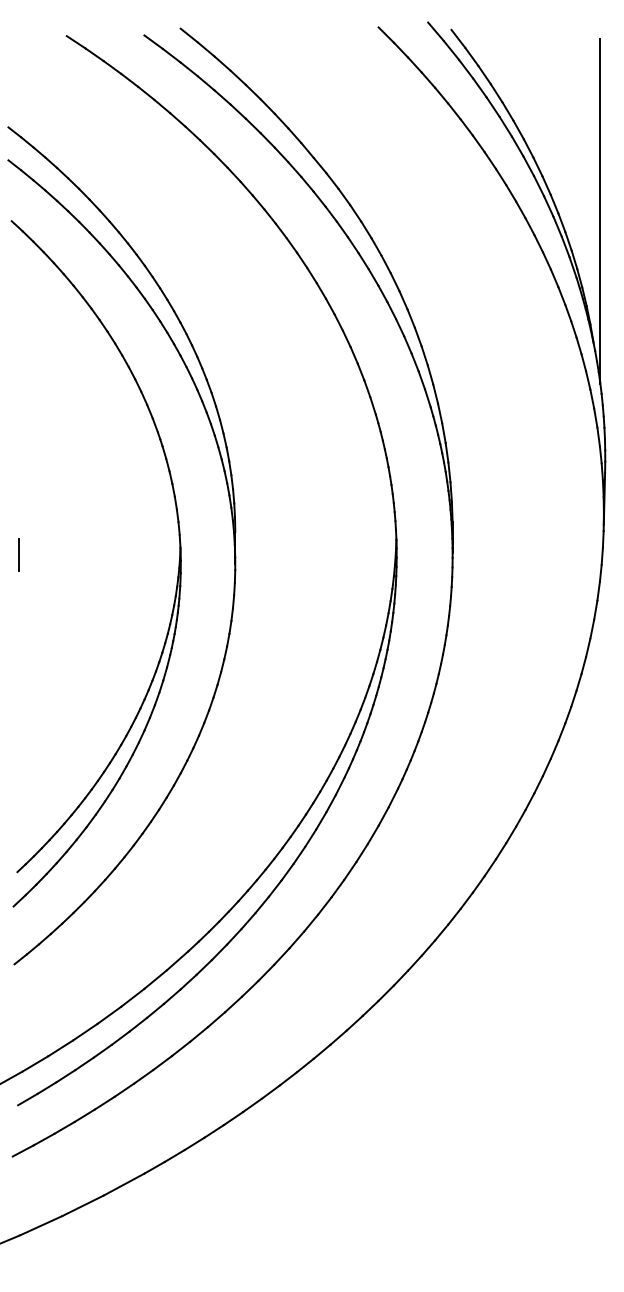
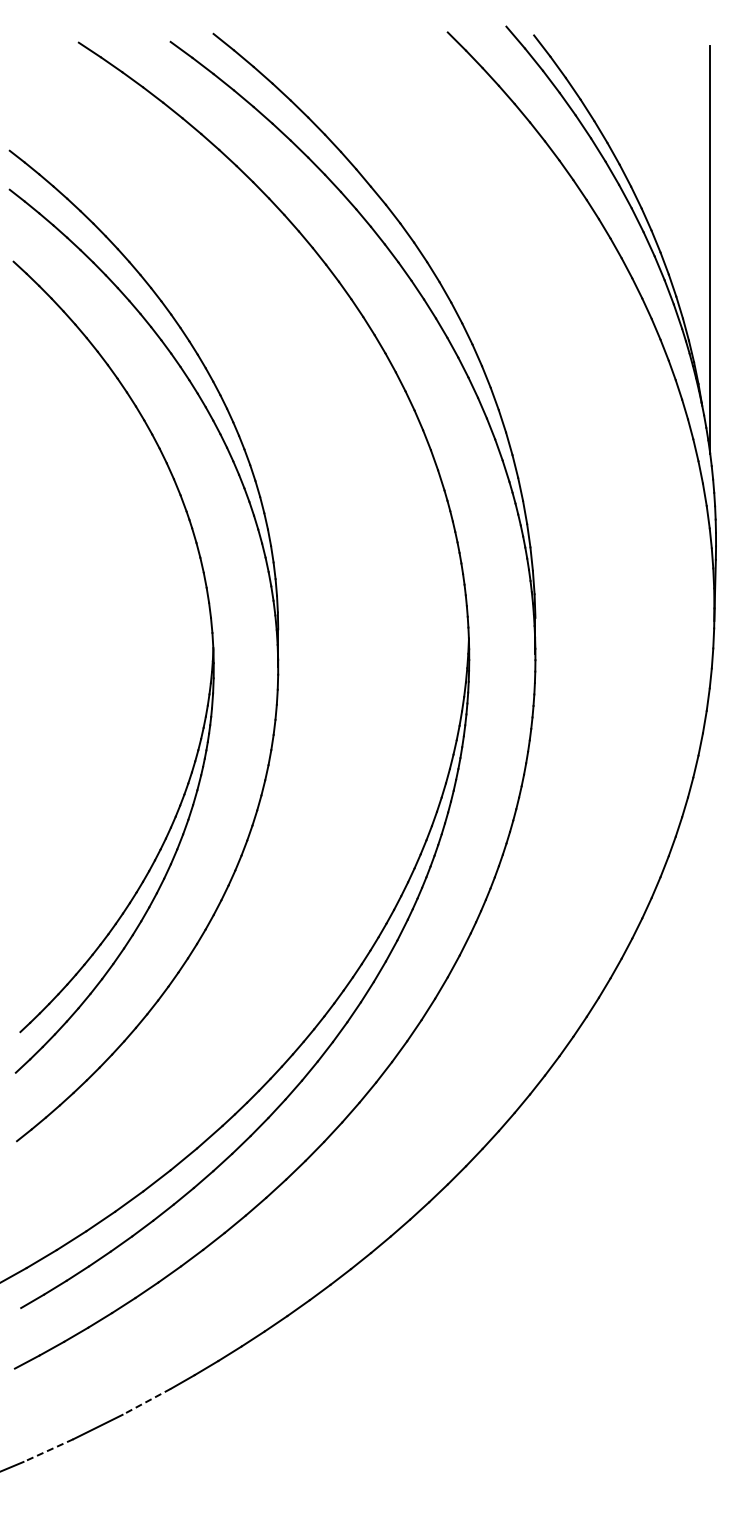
line: (18, 554) -> (21, 656), removed
line: (123, 1185) -> (146, 1402), solid -> dashed
line: (41, 1225) -> (48, 1450), solid -> dashed

